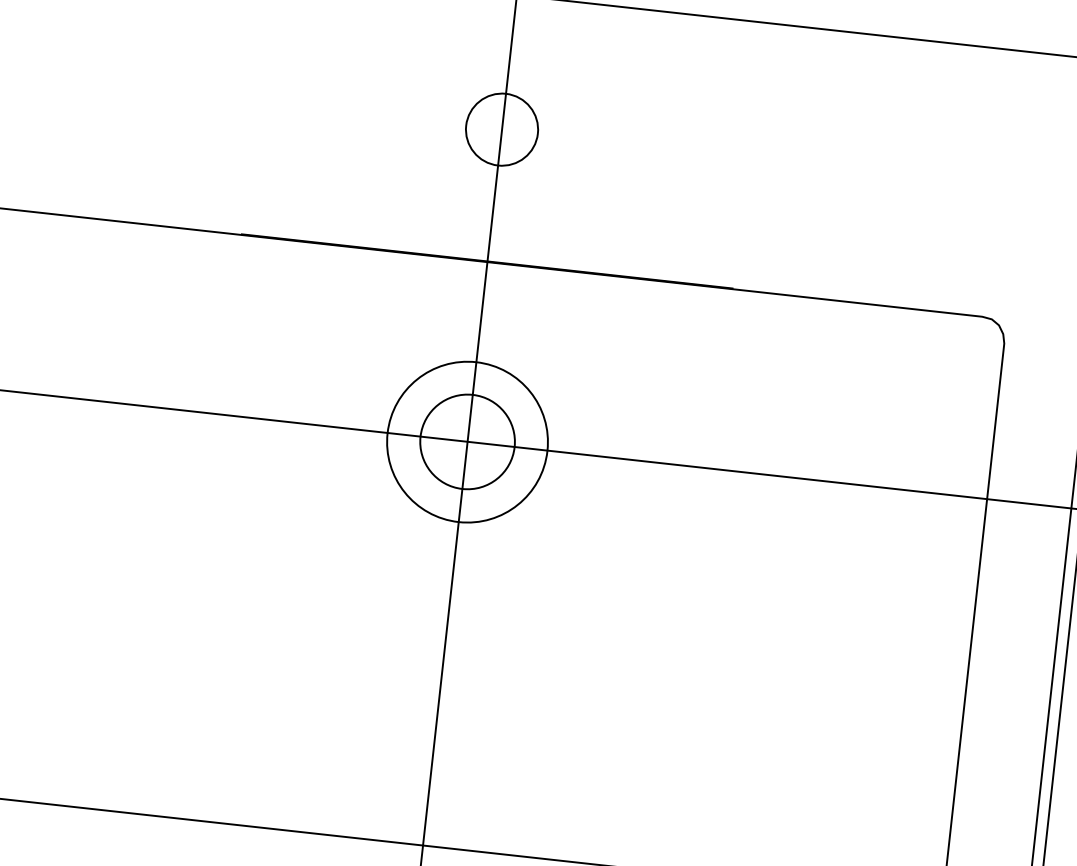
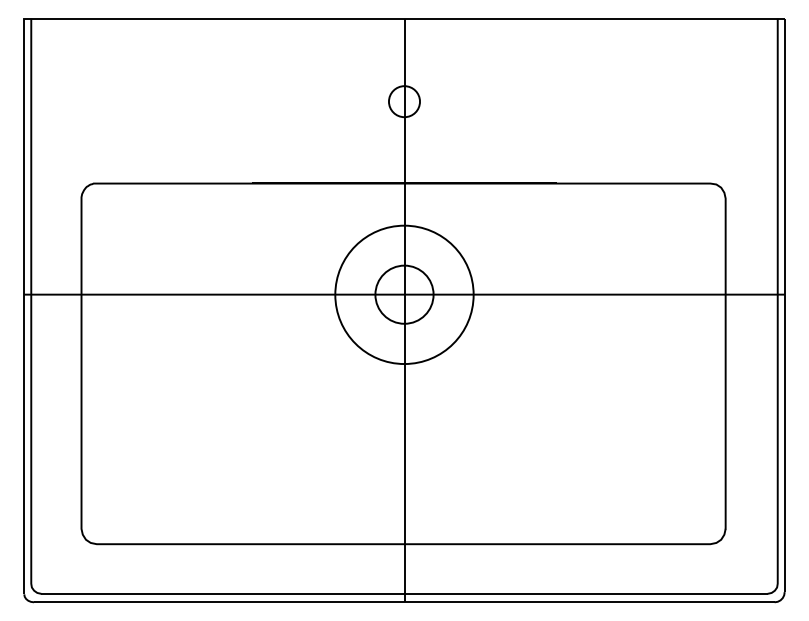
circle: (502, 129) -> (404, 101), size x0.7
circle: (467, 441) -> (404, 294), size x1.4

